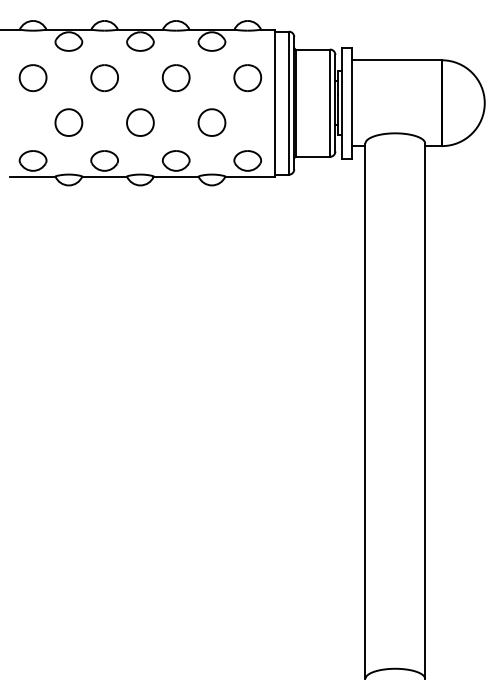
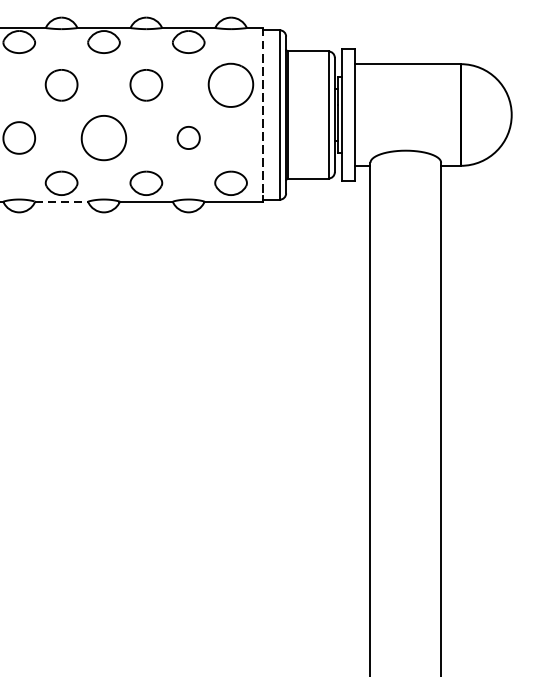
part: (247, 77) -> (230, 84), size x1.4
line: (274, 101) -> (262, 112), solid -> dashed
part: (140, 122) -> (104, 137), size x1.4
part: (211, 122) -> (188, 137), size x0.7
line: (104, 176) -> (61, 201), solid -> dashed

